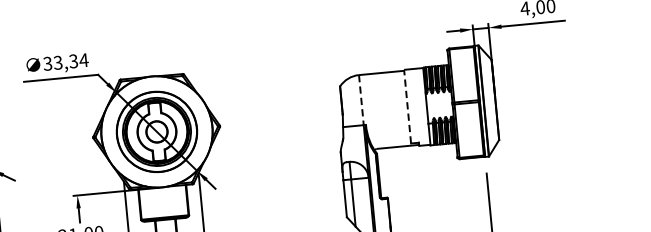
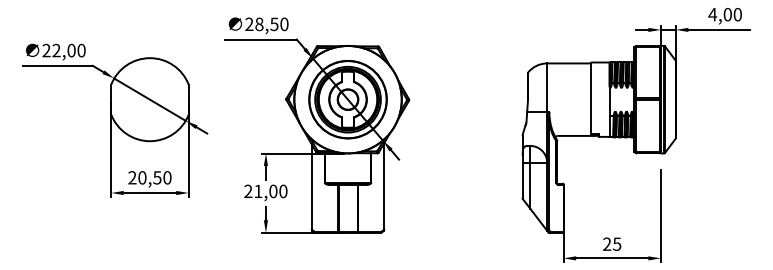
text: (65, 62) -> (266, 24), 33,34 -> 28,50
line: (361, 100) -> (547, 88), dashed -> solid
line: (407, 107) -> (590, 98), dashed -> solid

